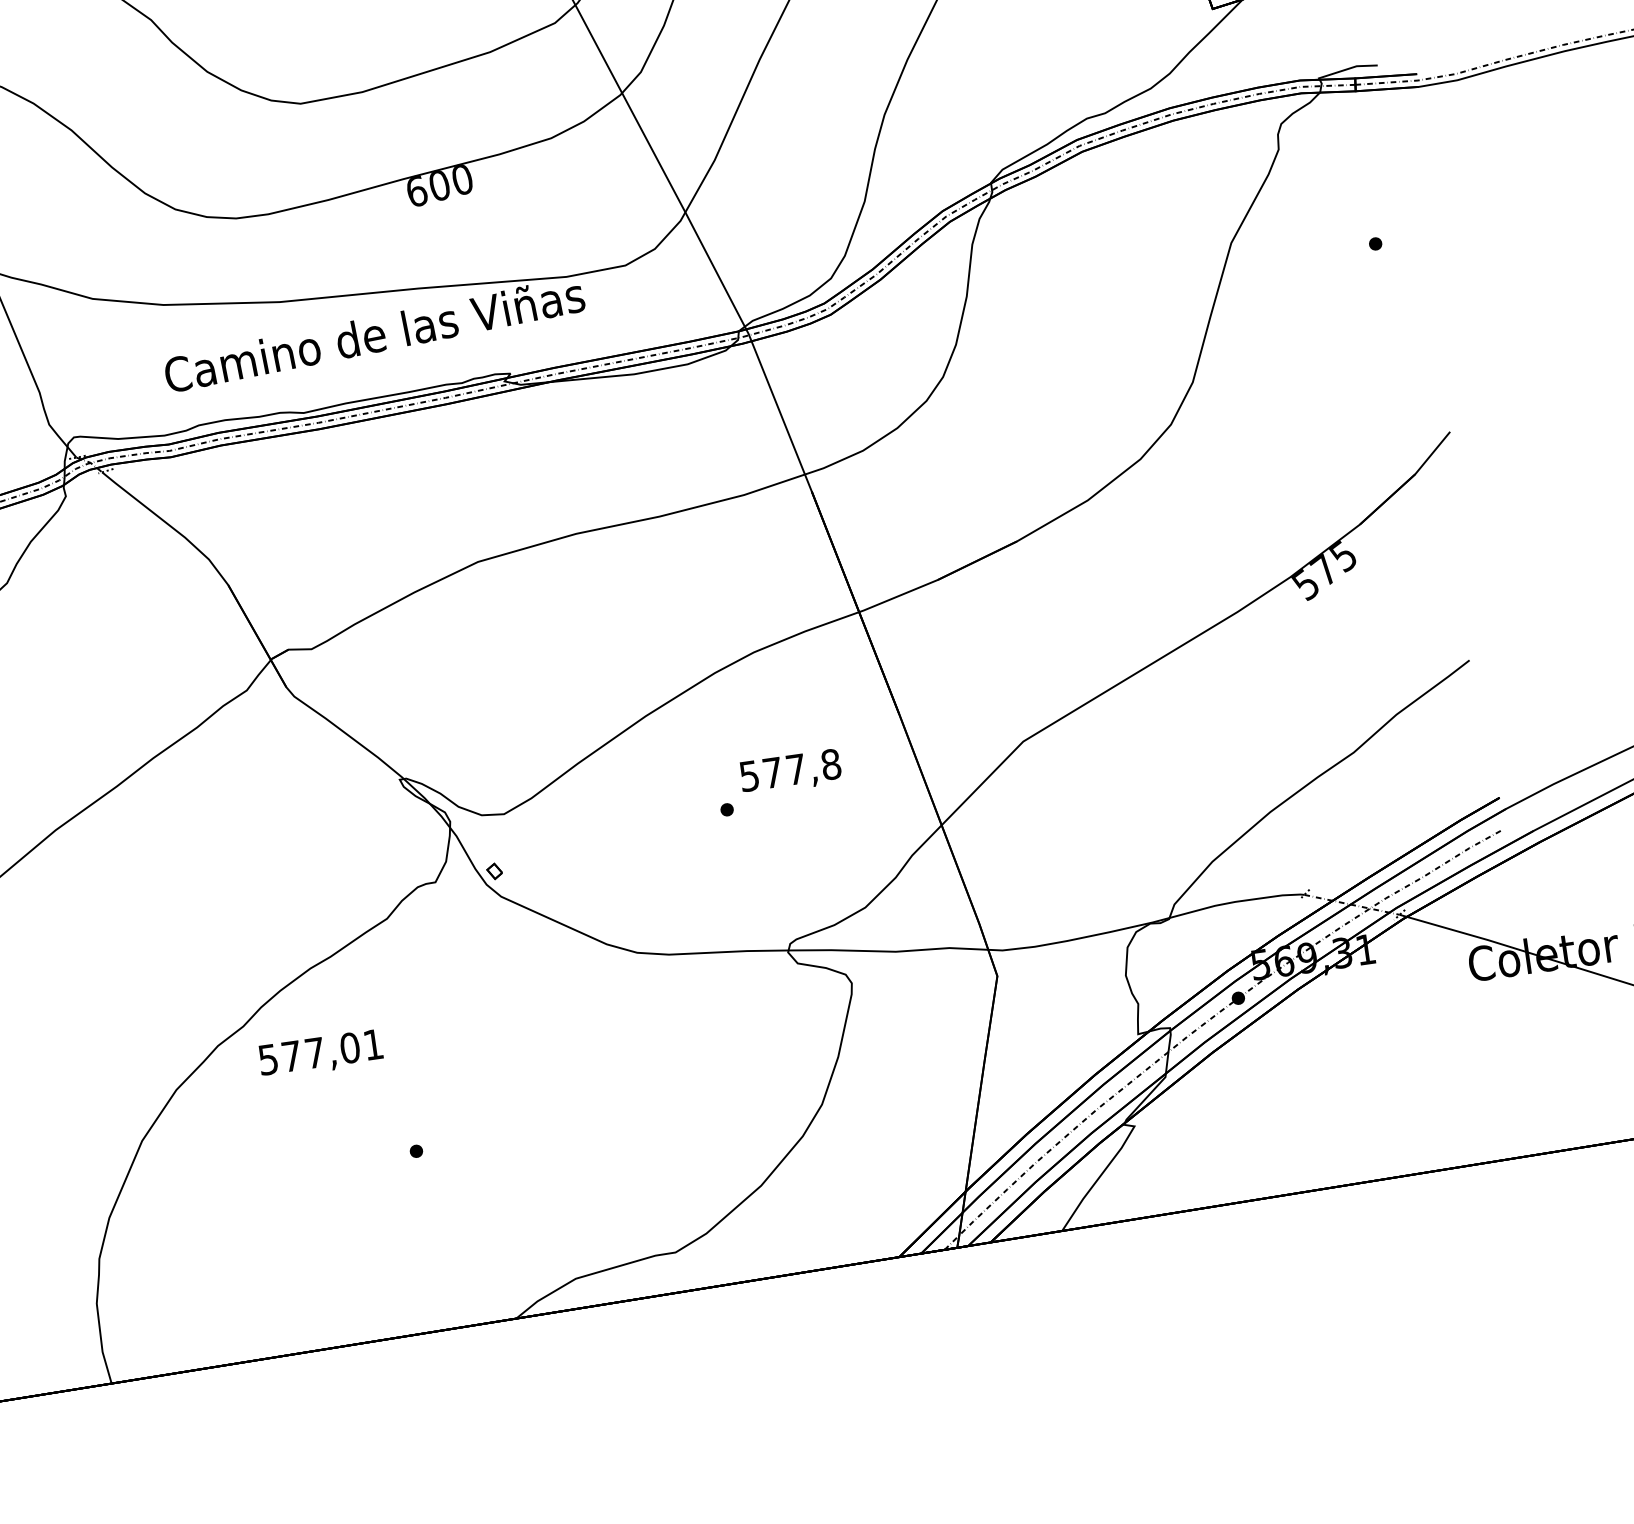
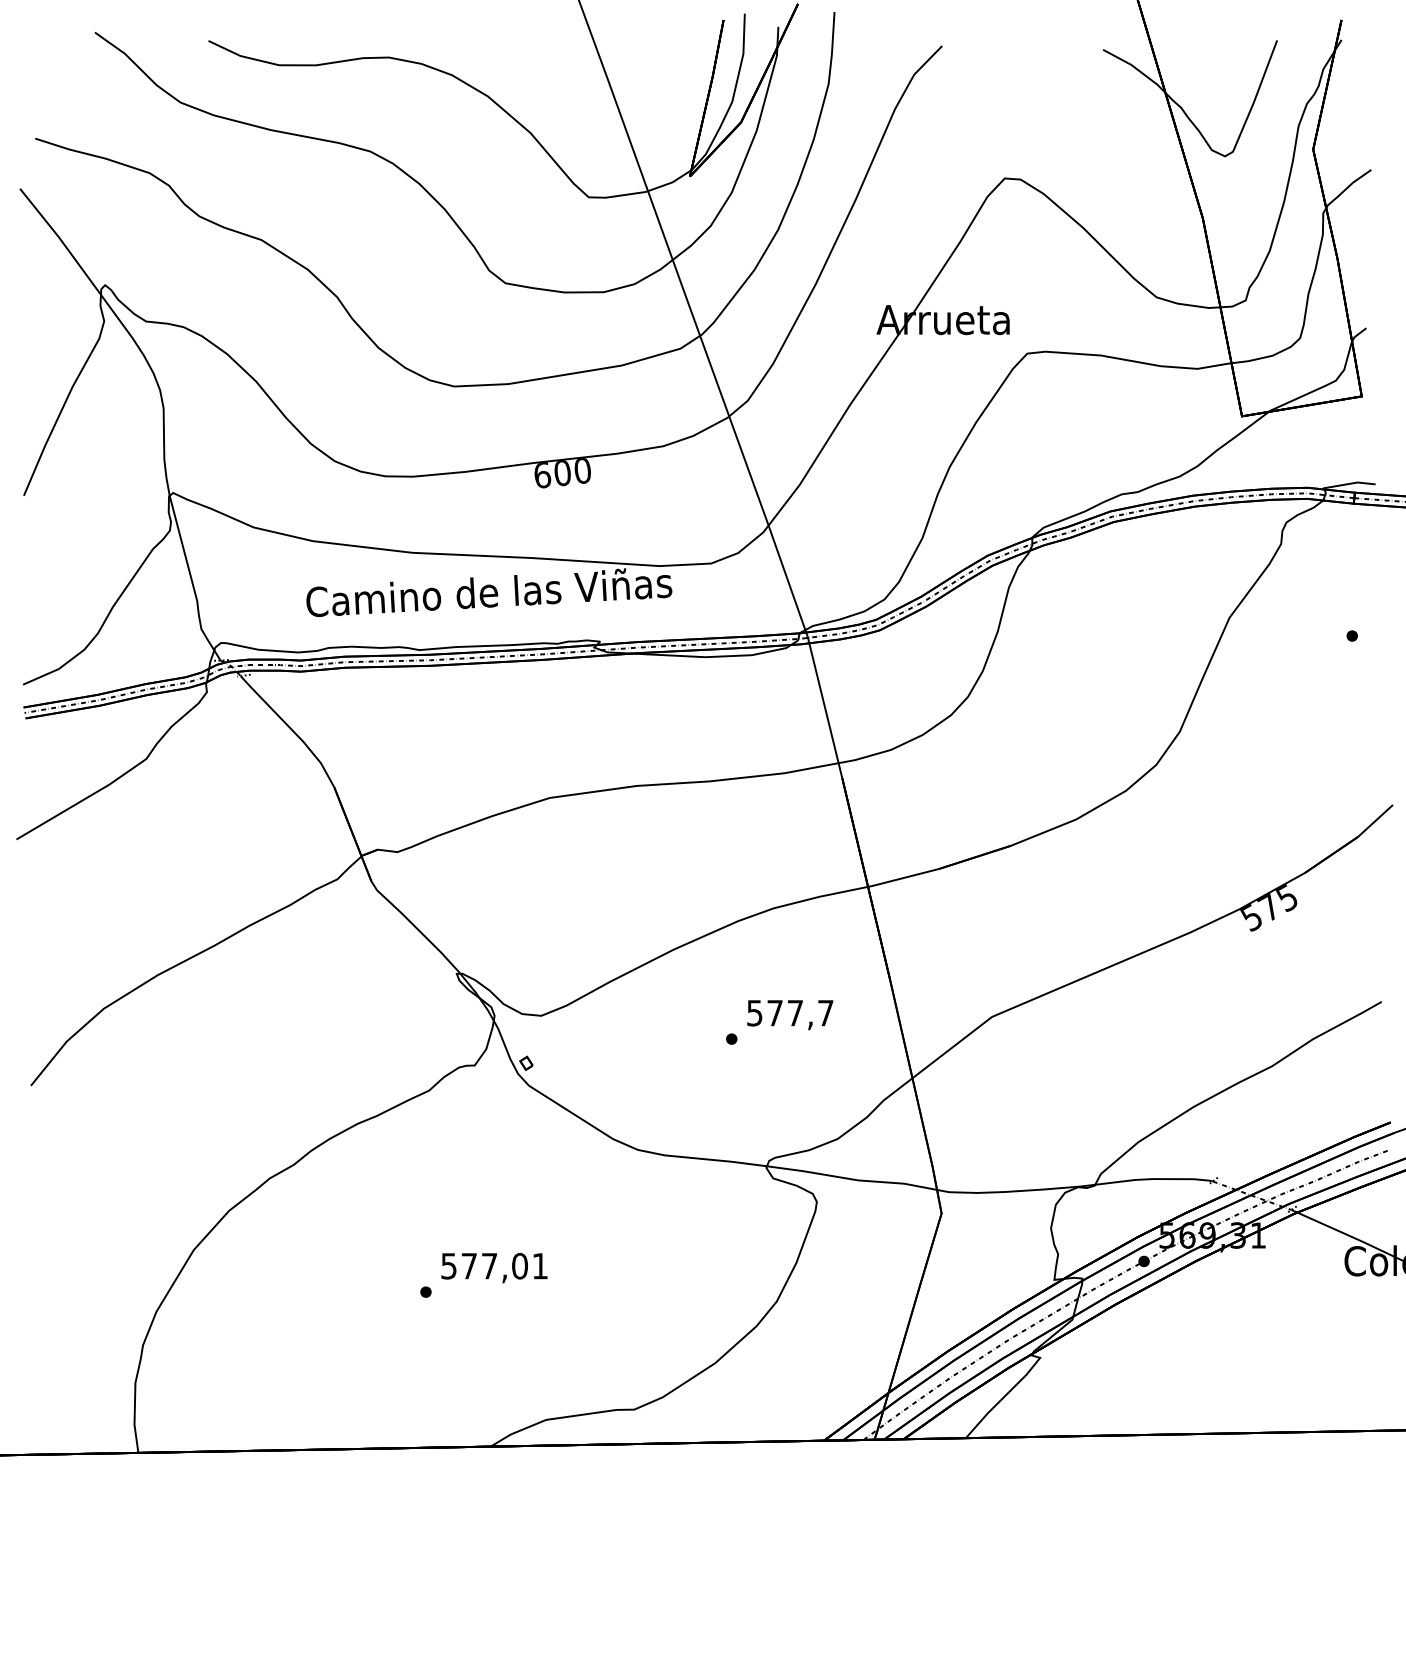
text: (830, 763) -> (825, 1012), 577,8 -> 577,7
text: (321, 1054) -> (494, 1268), moved

